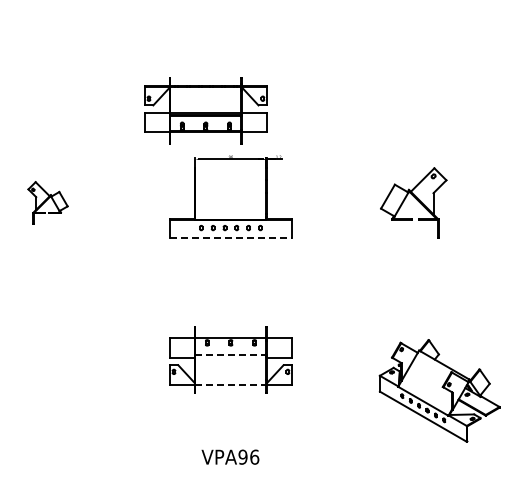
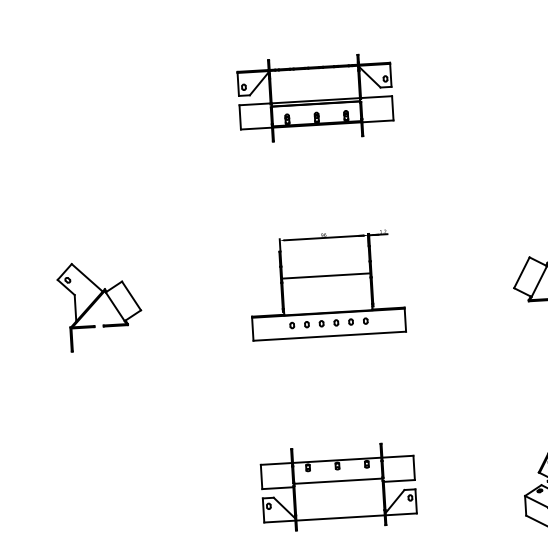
part: (205, 110) -> (315, 97), moved
line: (230, 189) -> (325, 275), added
part: (47, 202) -> (99, 305), size x1.67
line: (231, 238) -> (330, 336), dashed -> solid
line: (230, 355) -> (337, 481), dashed -> solid
line: (230, 384) -> (340, 517), dashed -> solid

